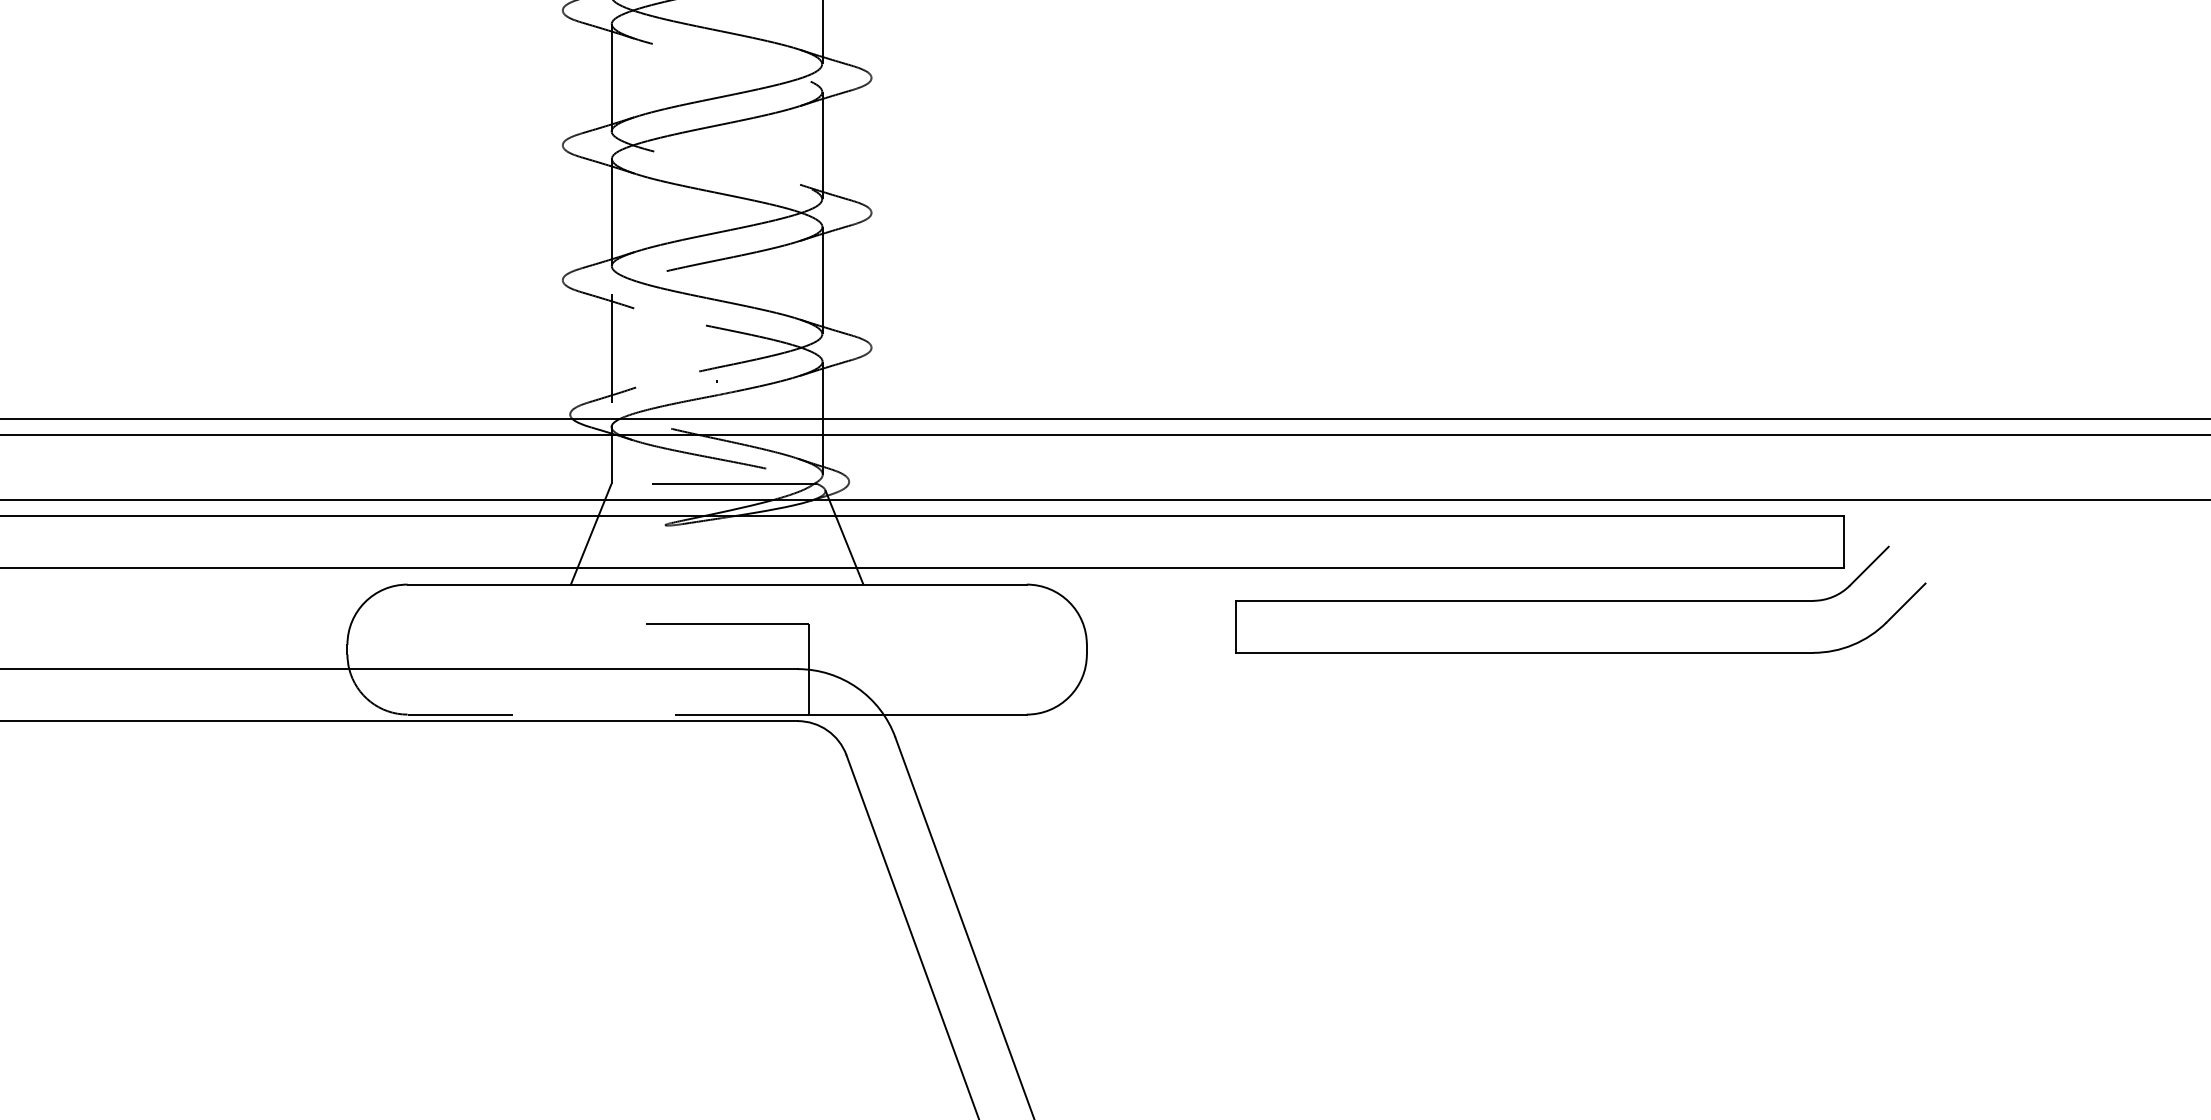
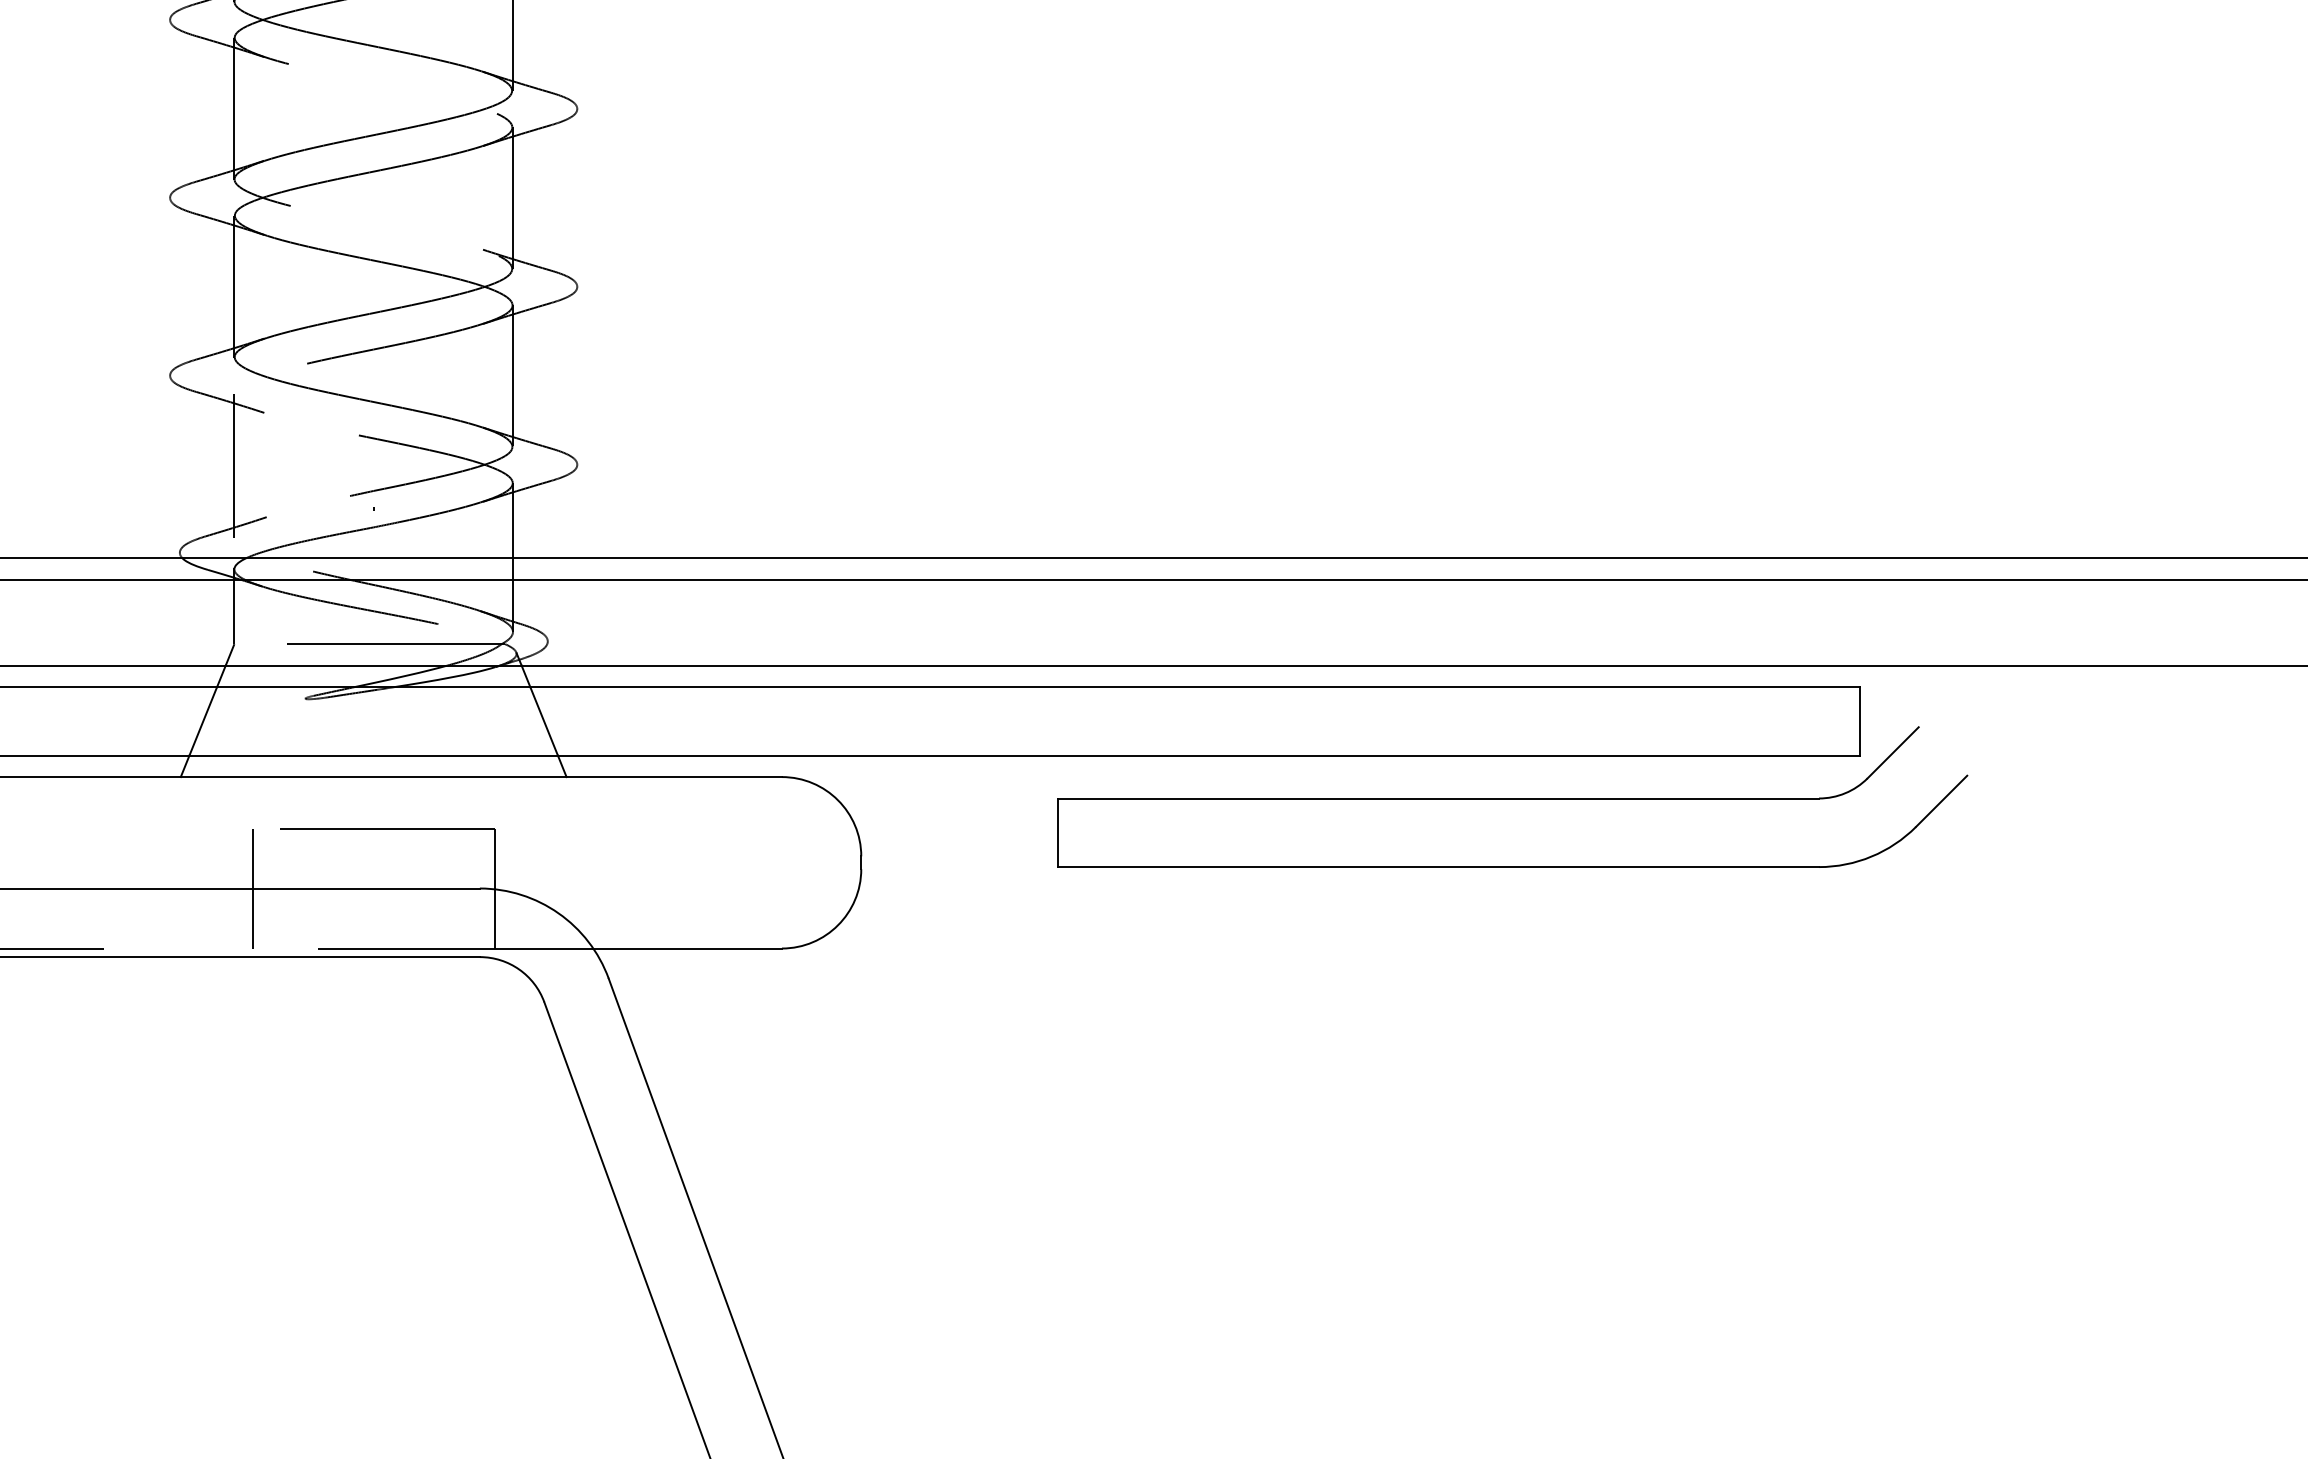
line: (625, 668) -> (252, 887), added

